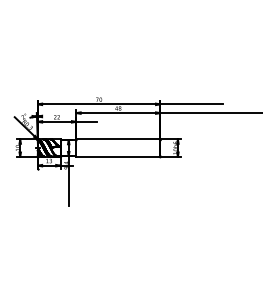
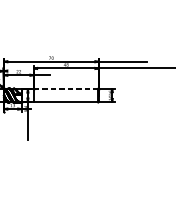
line: (117, 139) -> (65, 88), solid -> dashed

